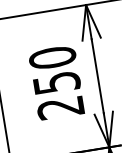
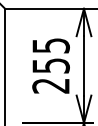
text: (51, 57) -> (50, 45), 250 -> 255

